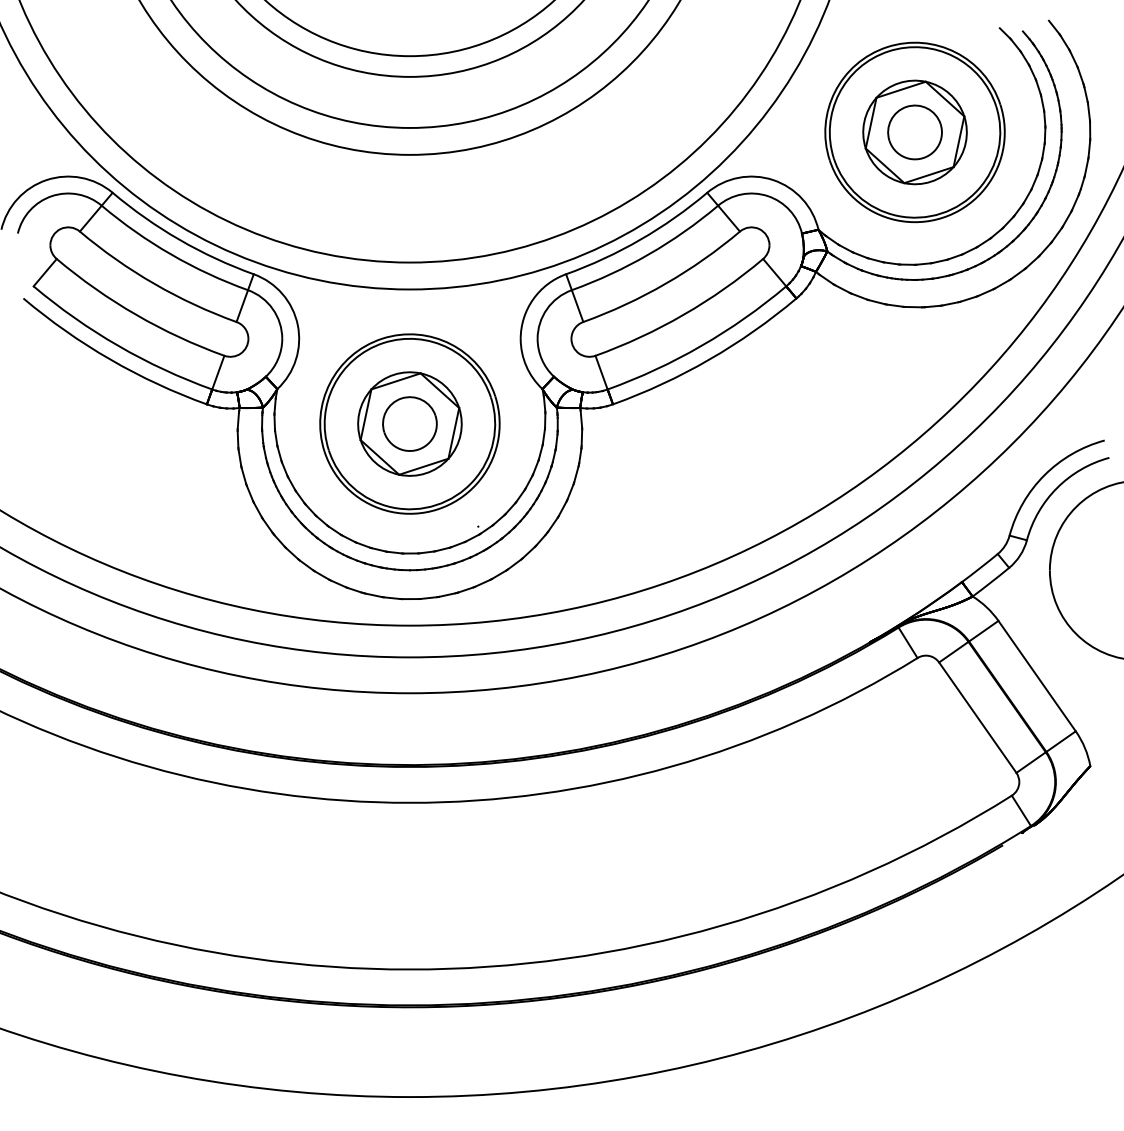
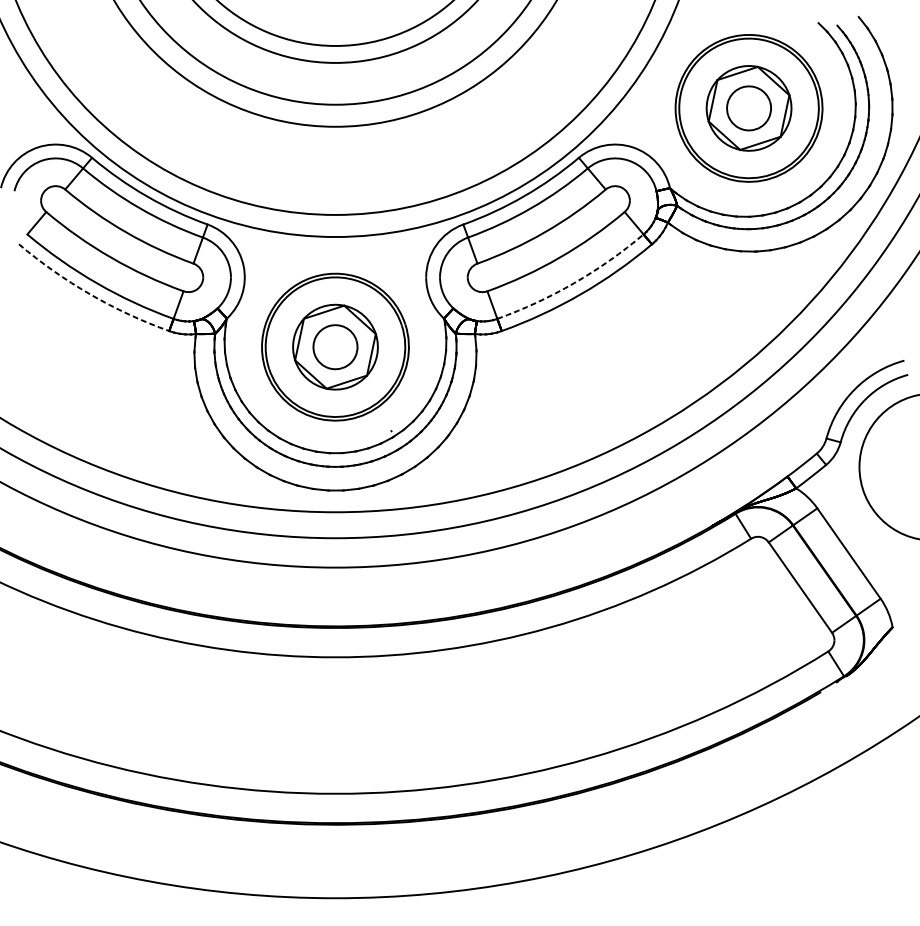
arc: (701, 345) -> (574, 282), solid -> dashed
arc: (110, 359) -> (90, 294), solid -> dashed

